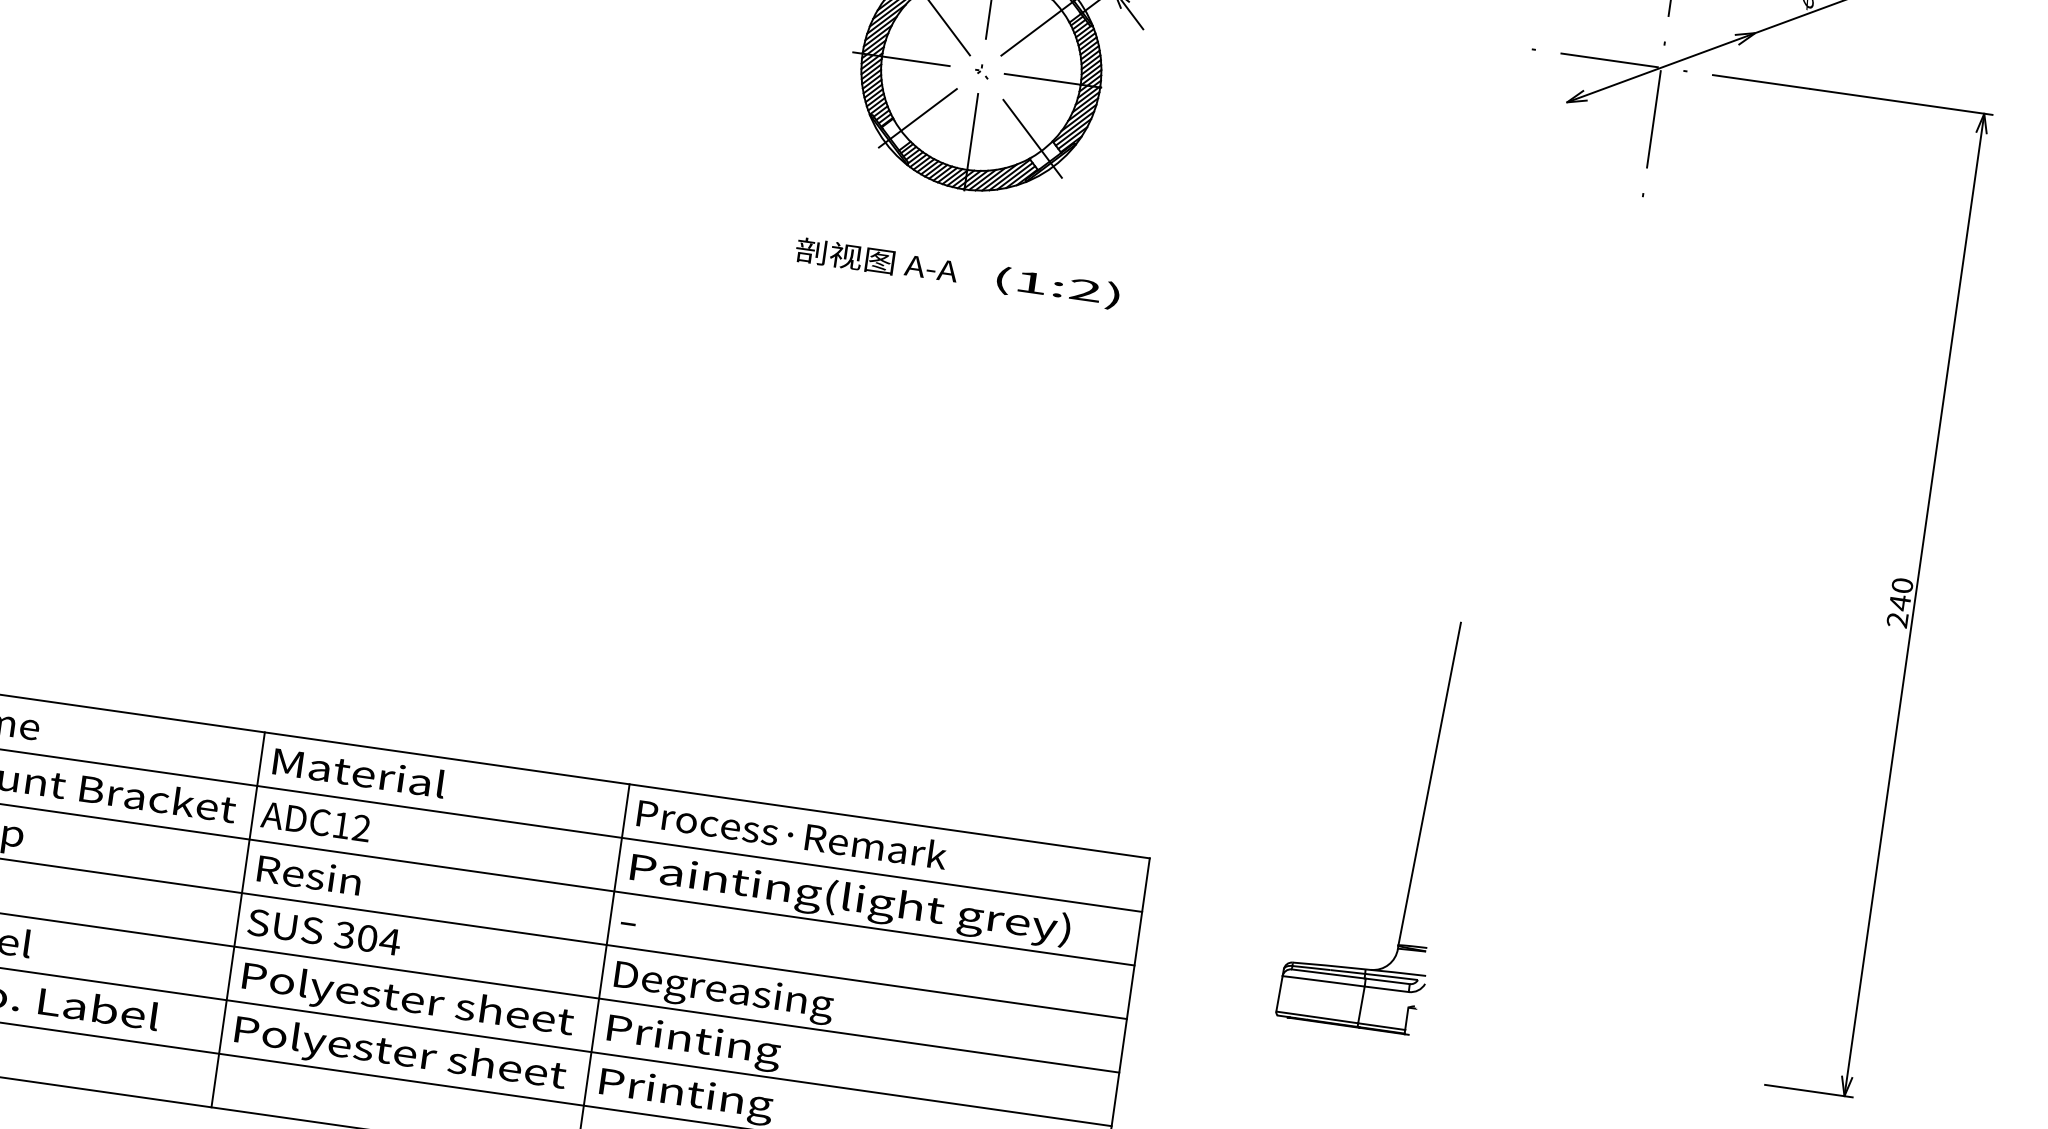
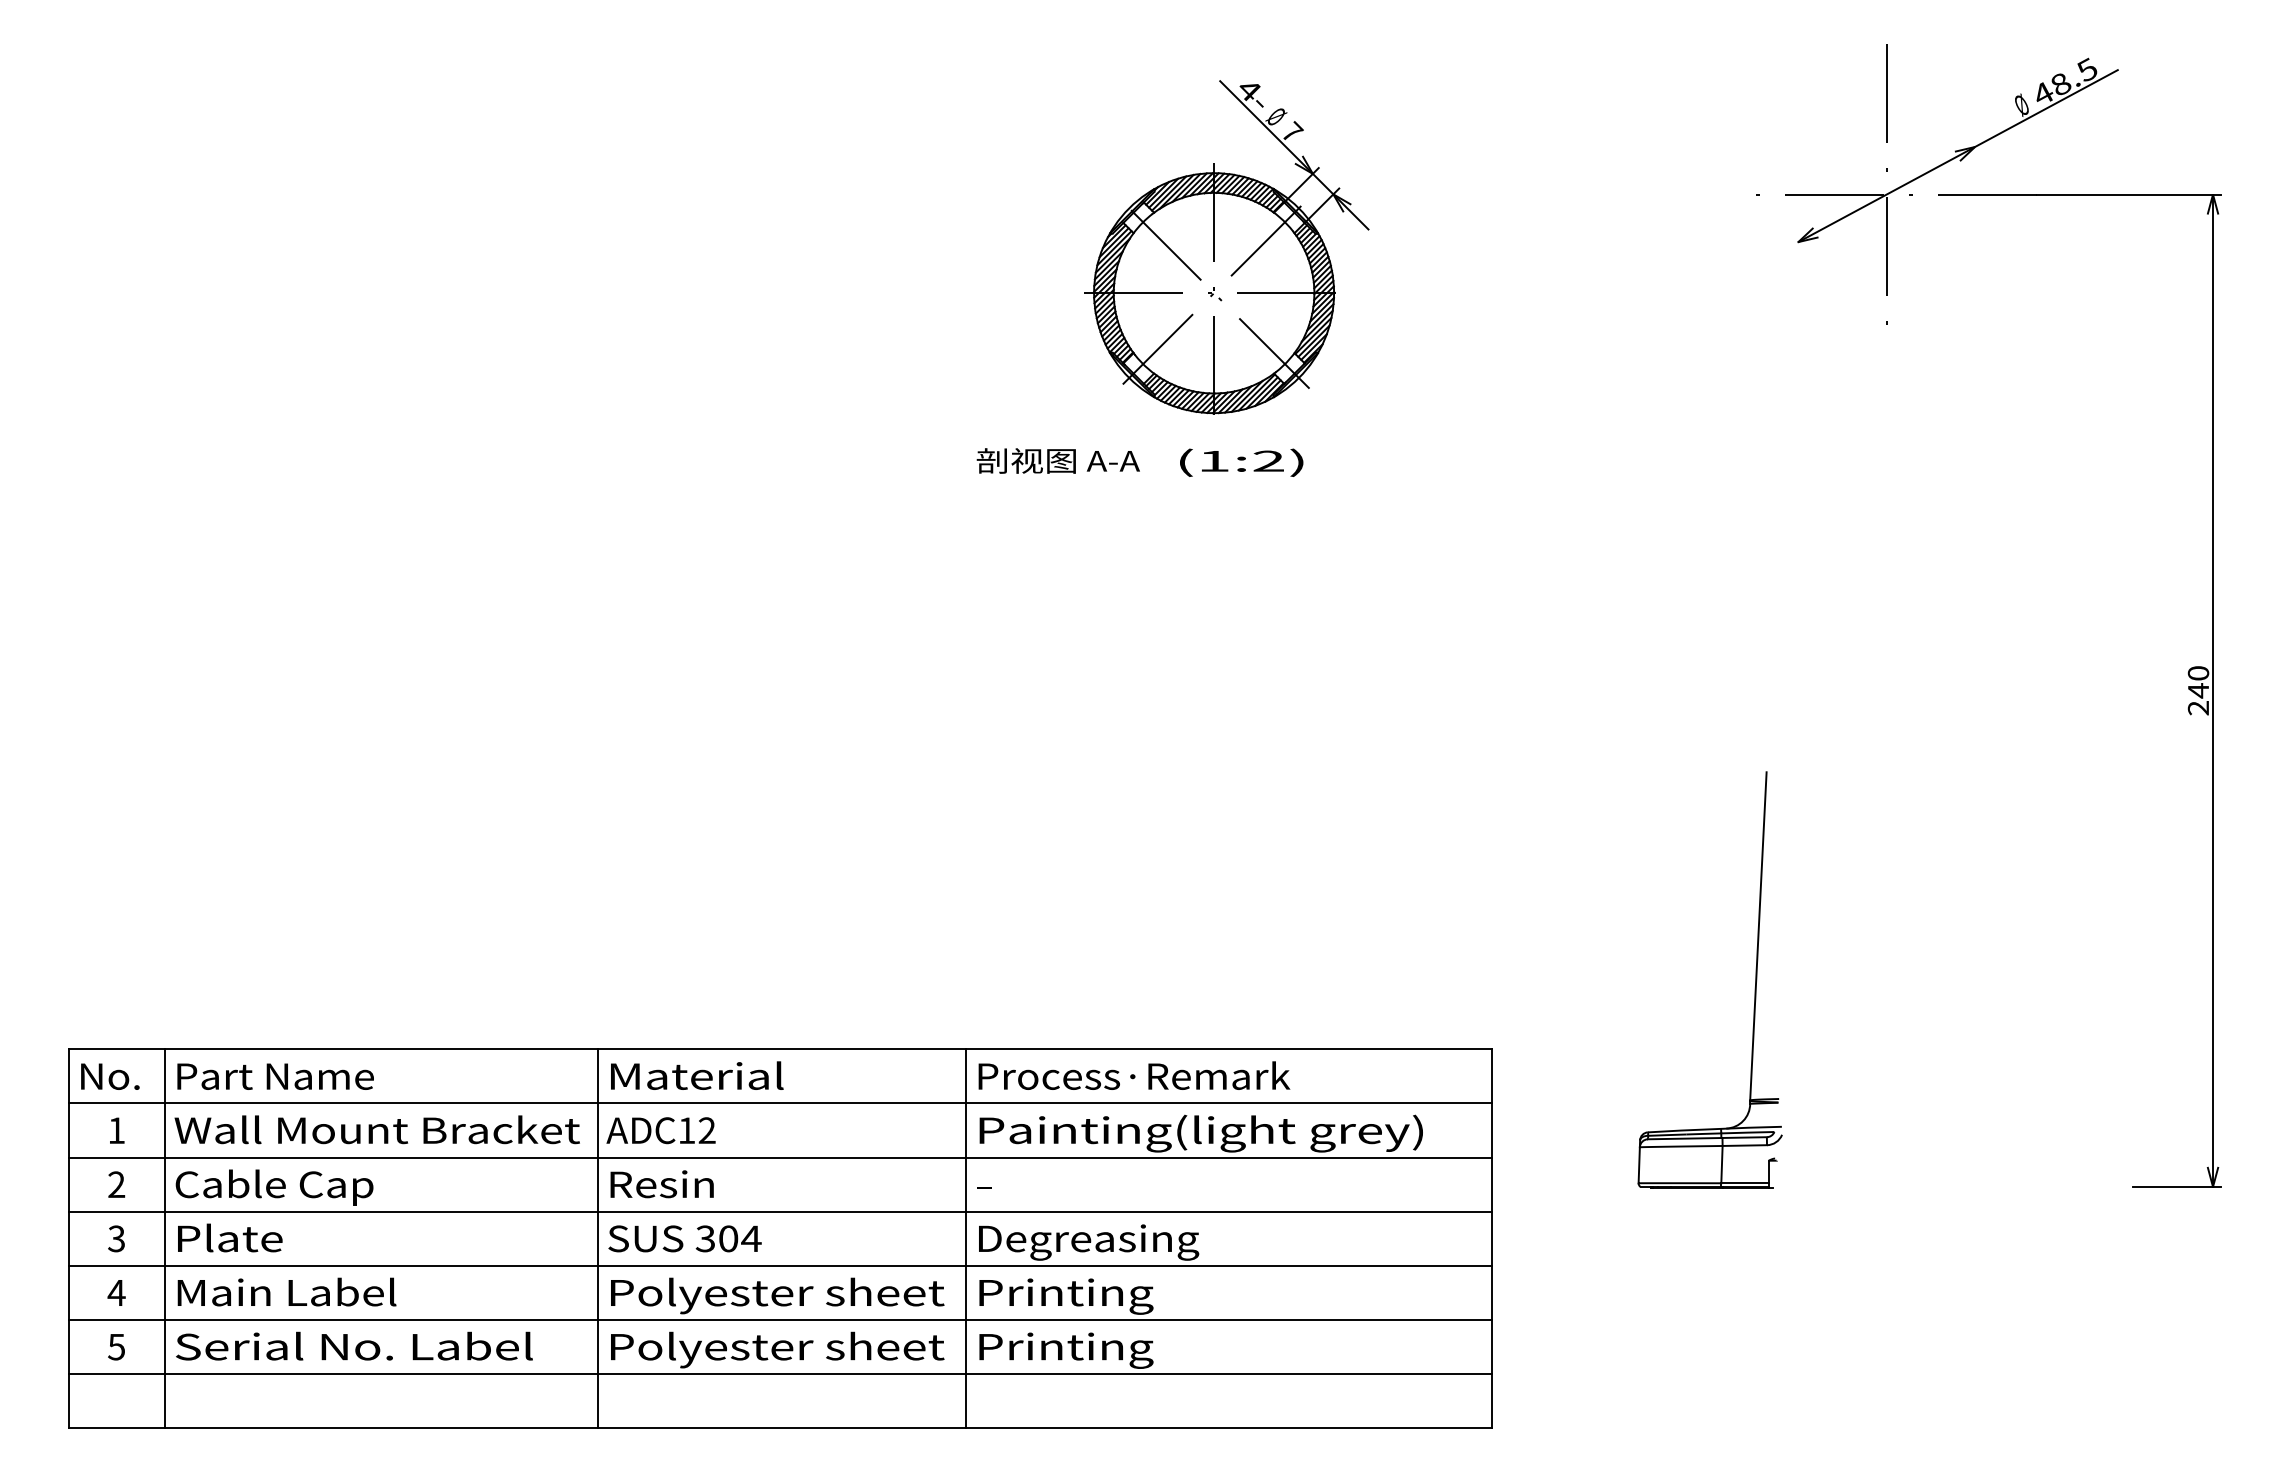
text: (957, 273) -> (1139, 462), moved

